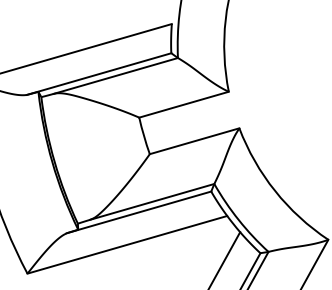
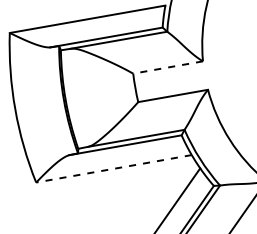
line: (183, 104) -> (167, 67), solid -> dashed
line: (126, 244) -> (113, 168), solid -> dashed

